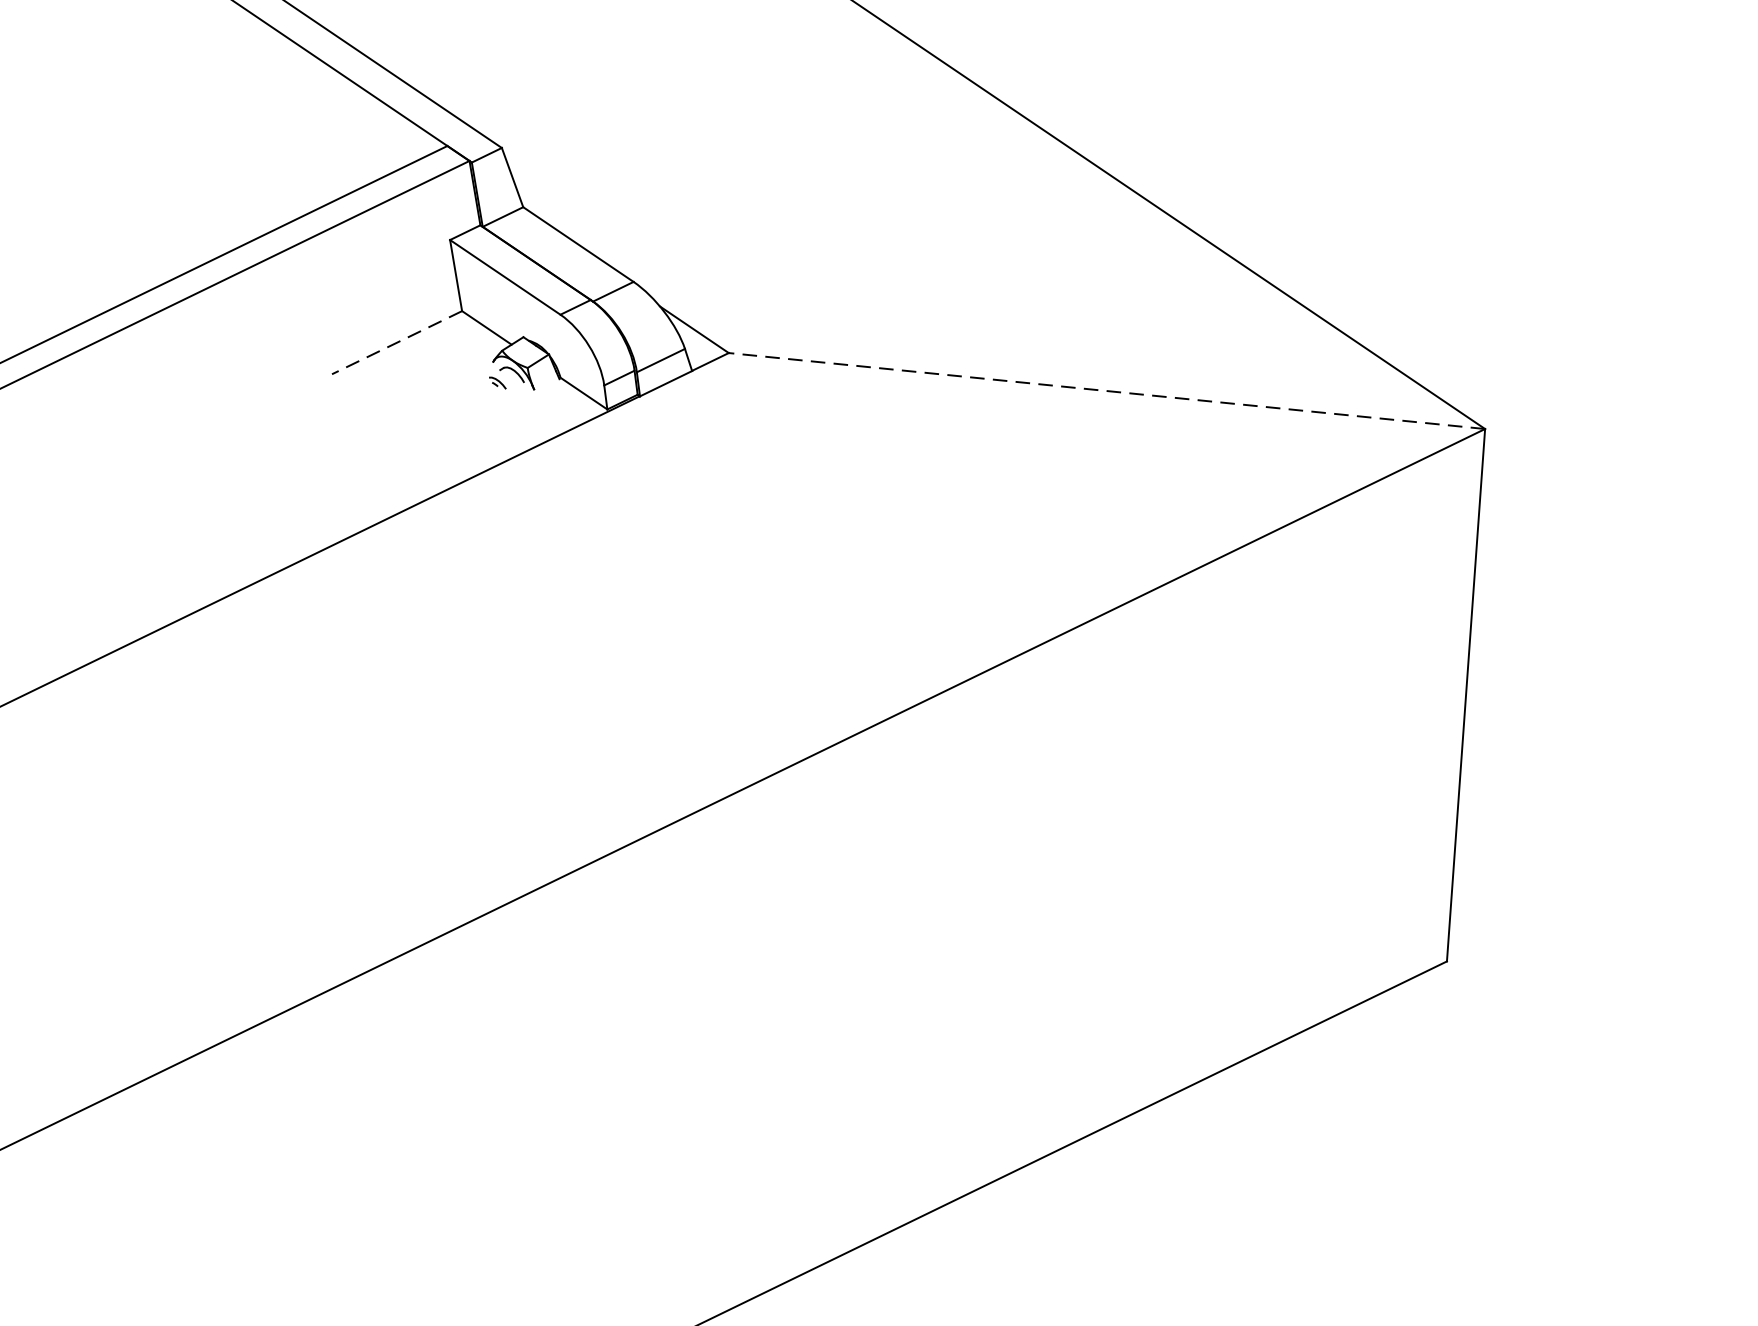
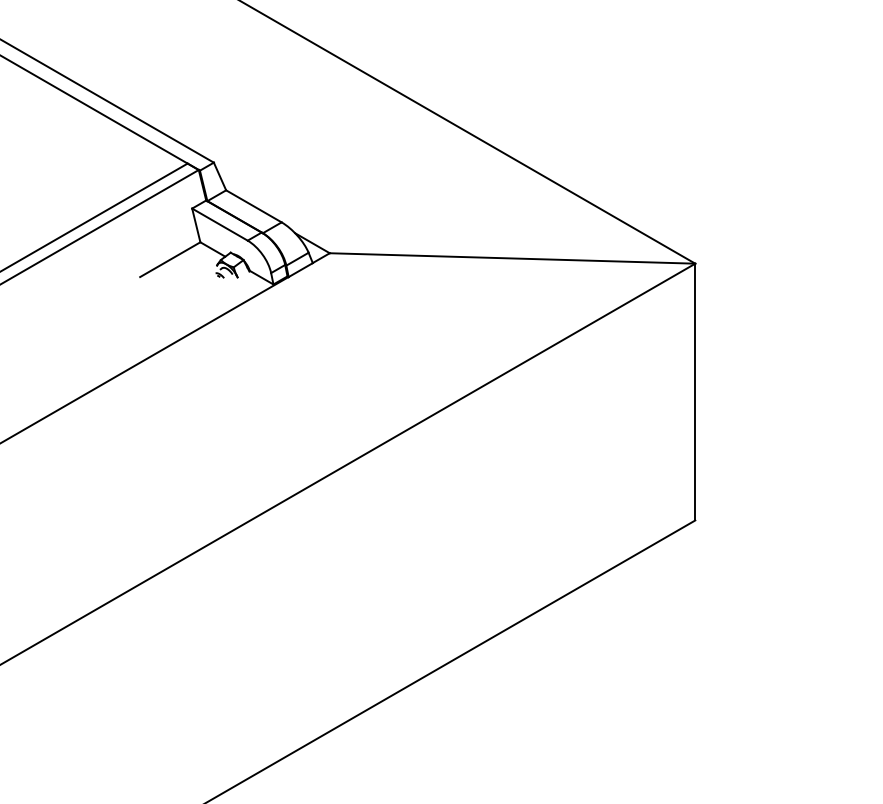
line: (397, 342) -> (170, 259), dashed -> solid
line: (1106, 391) -> (512, 258), dashed -> solid

